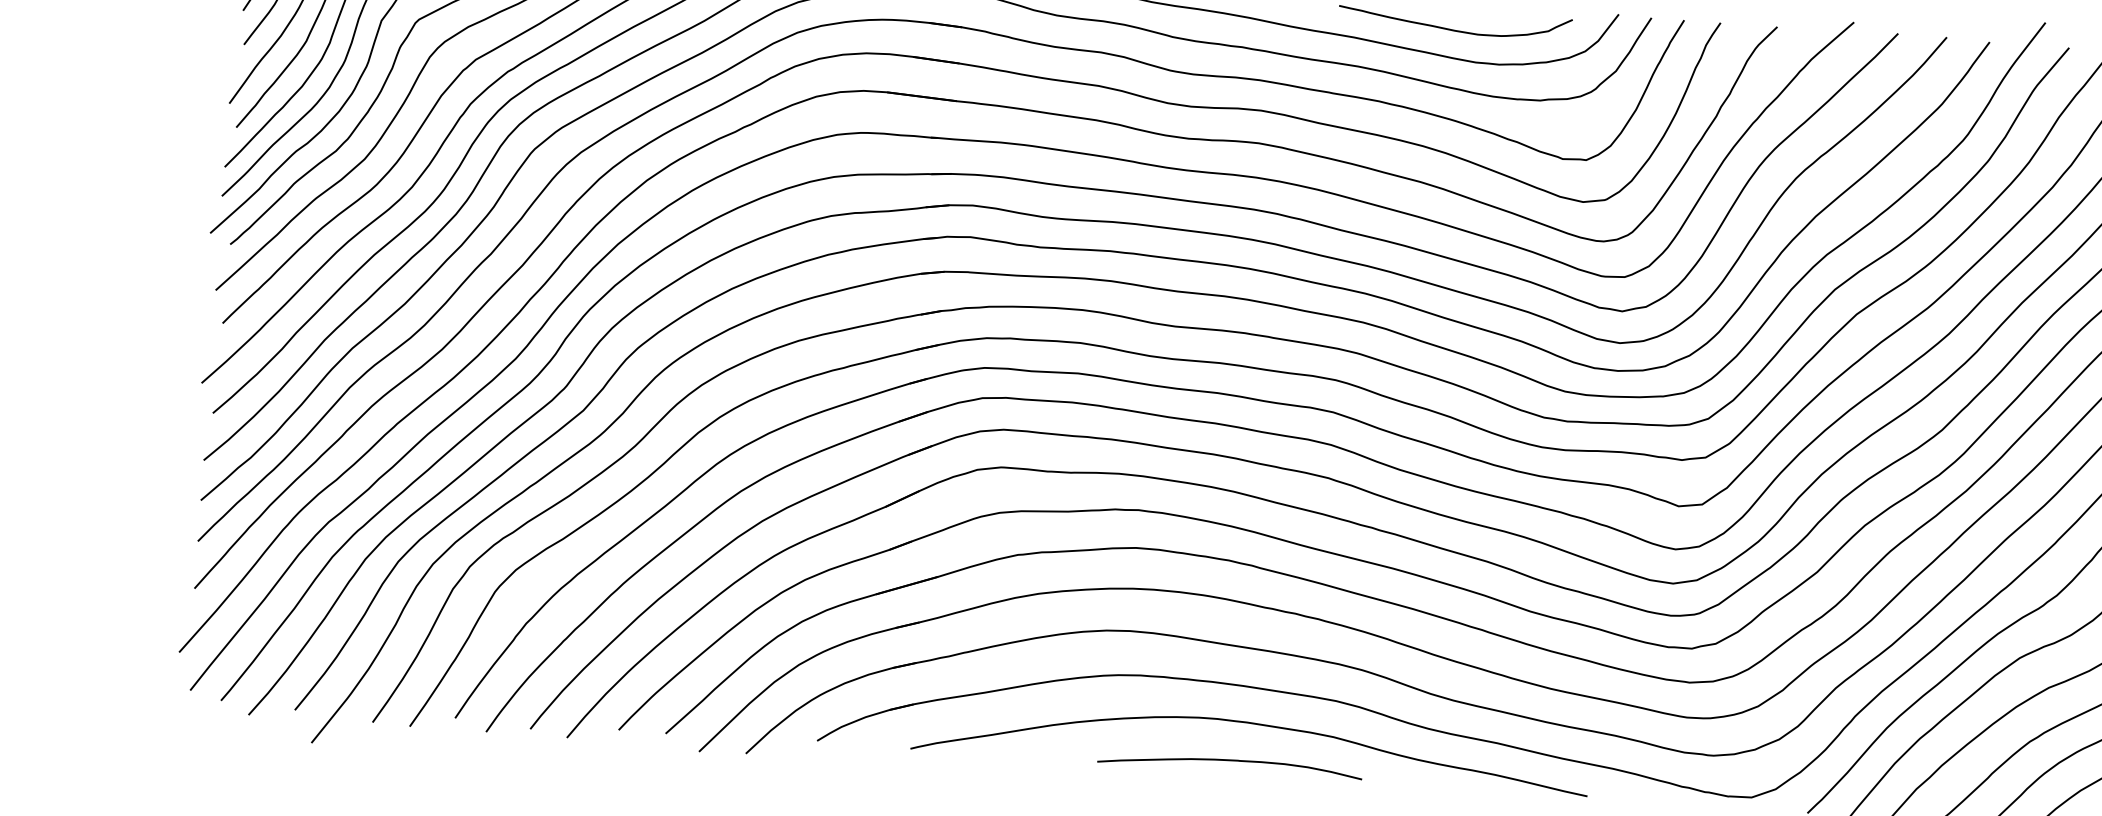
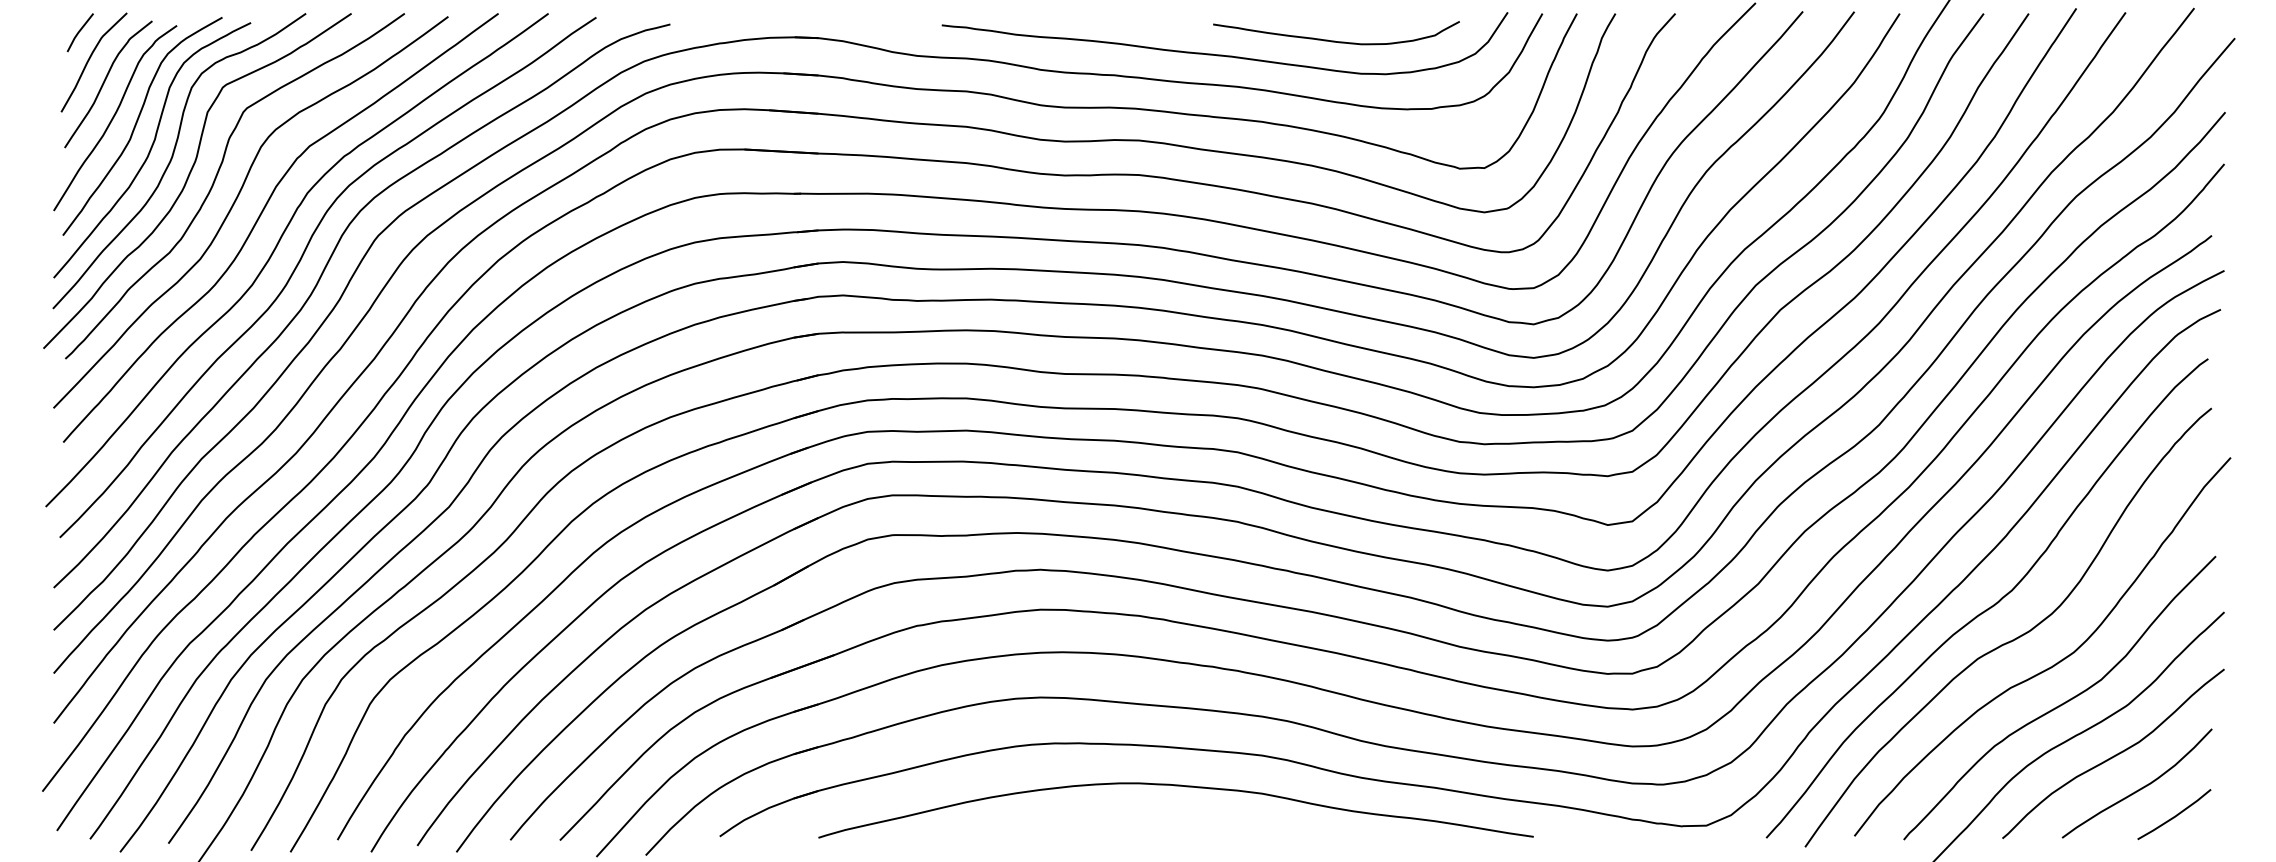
curve: (1230, 760) -> (1155, 826), removed

